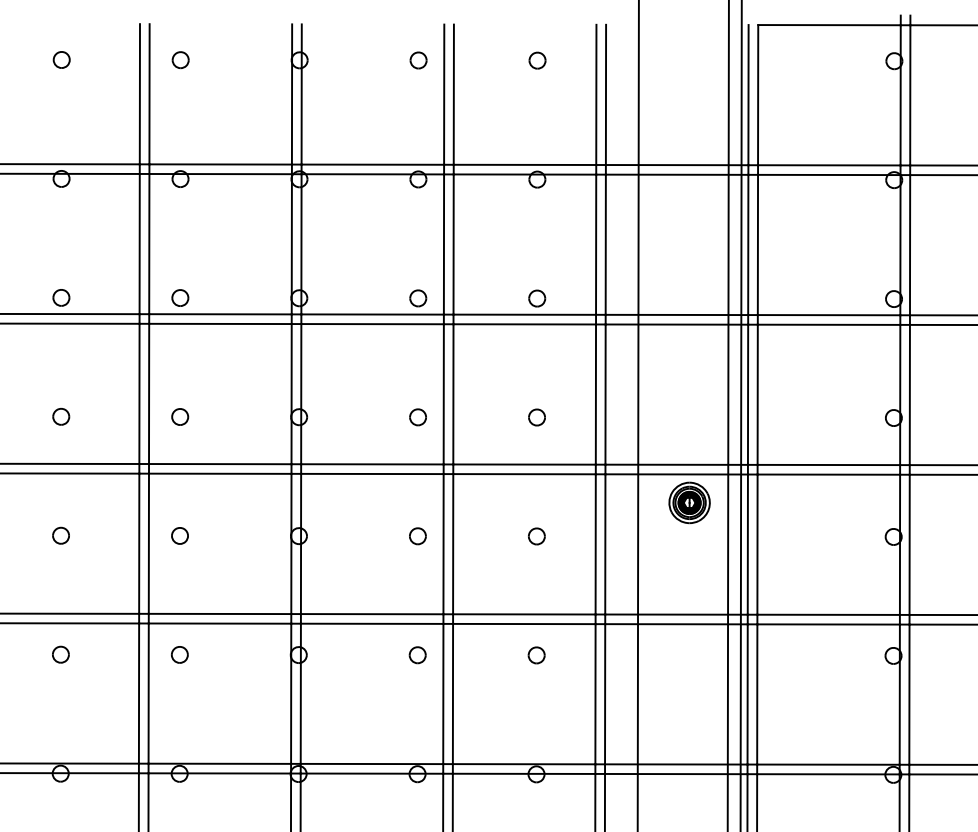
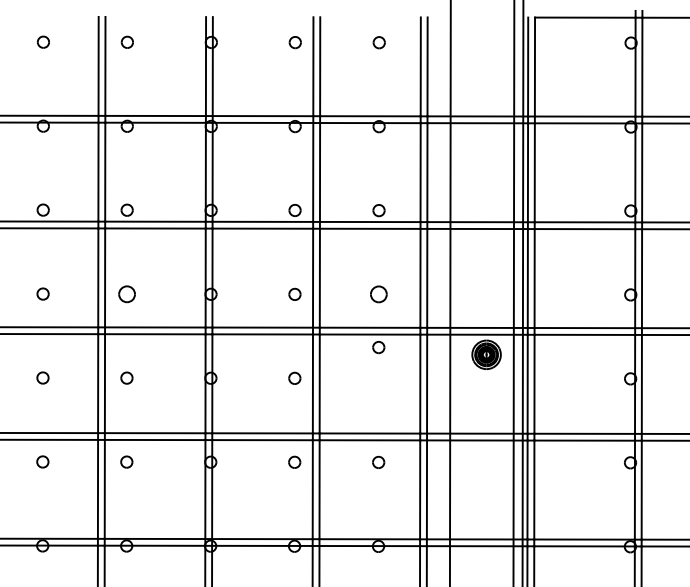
part: (179, 416) -> (126, 293), size x1.4
part: (536, 417) -> (378, 294), size x1.4
part: (536, 536) -> (378, 347), moved

